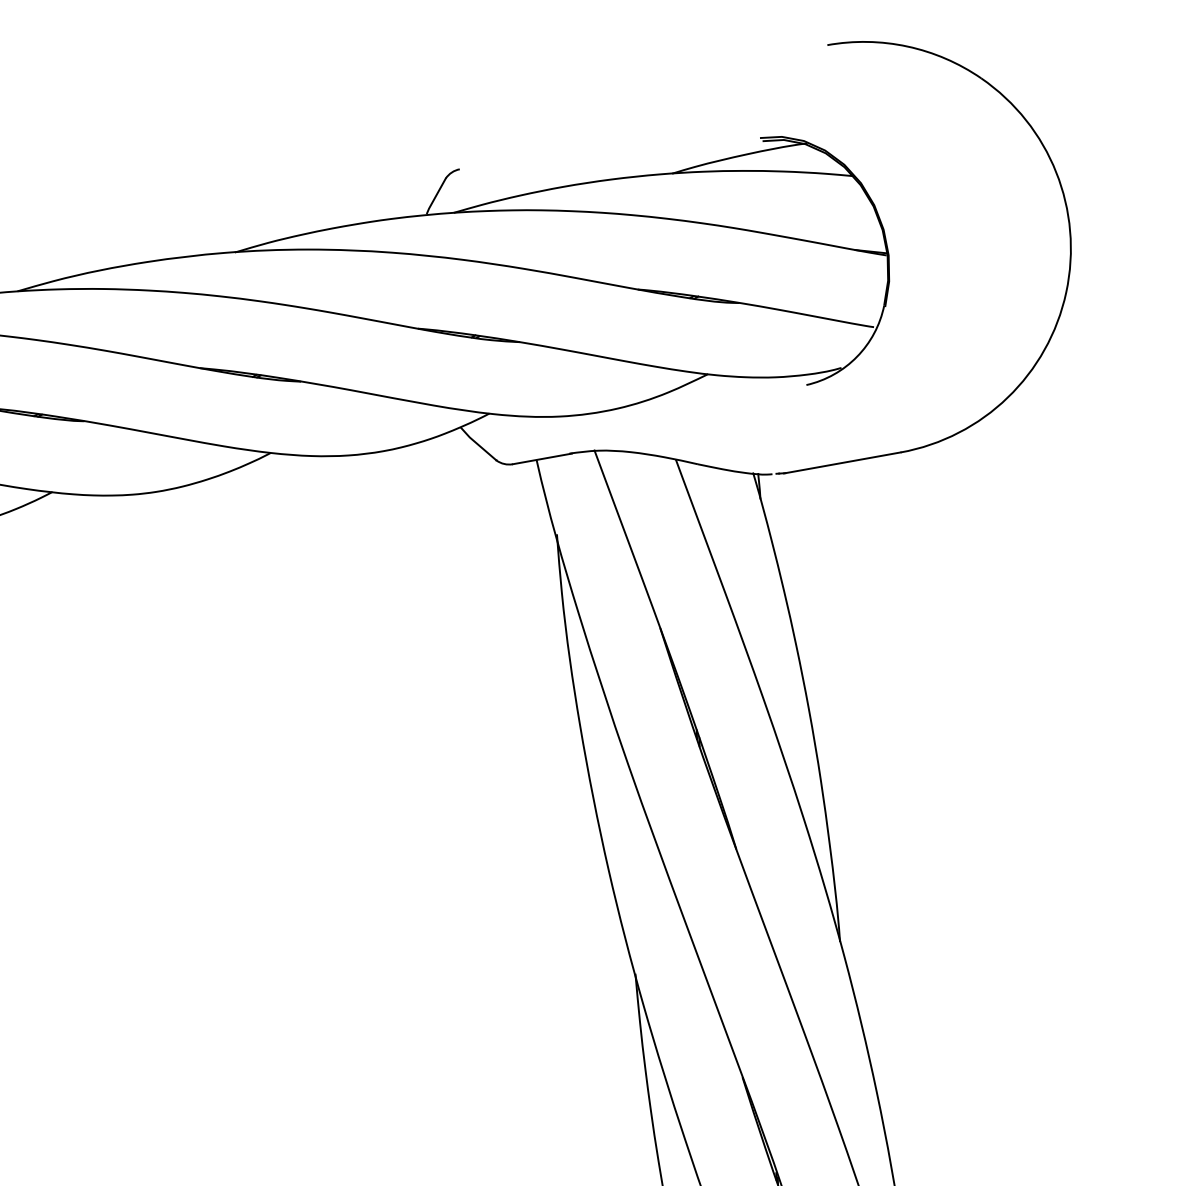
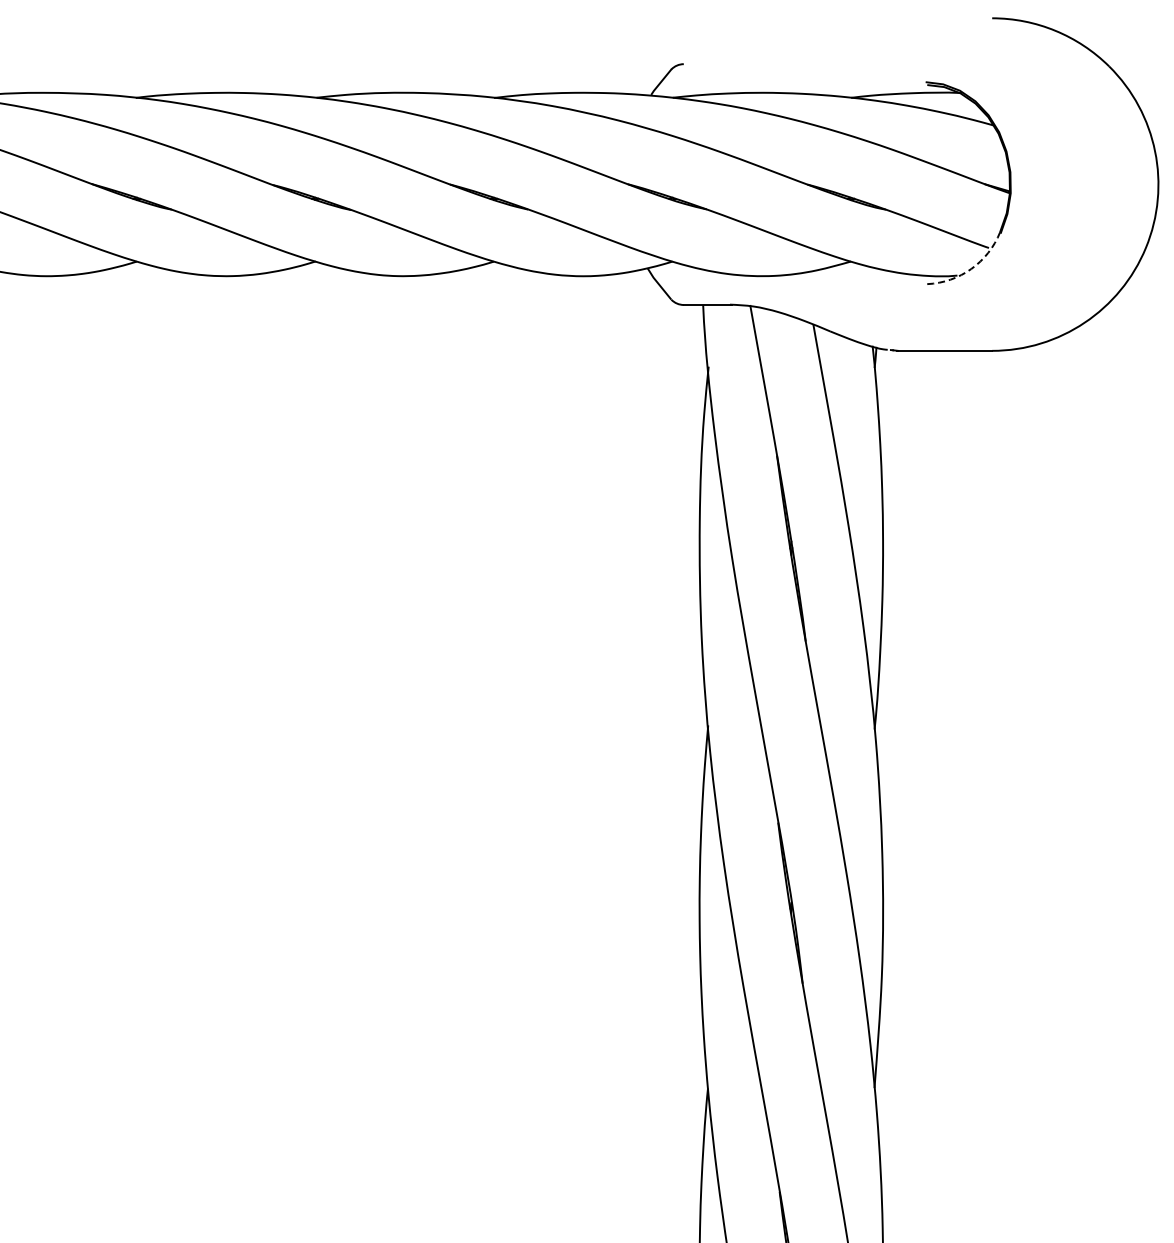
arc: (857, 356) -> (971, 268), solid -> dashed

